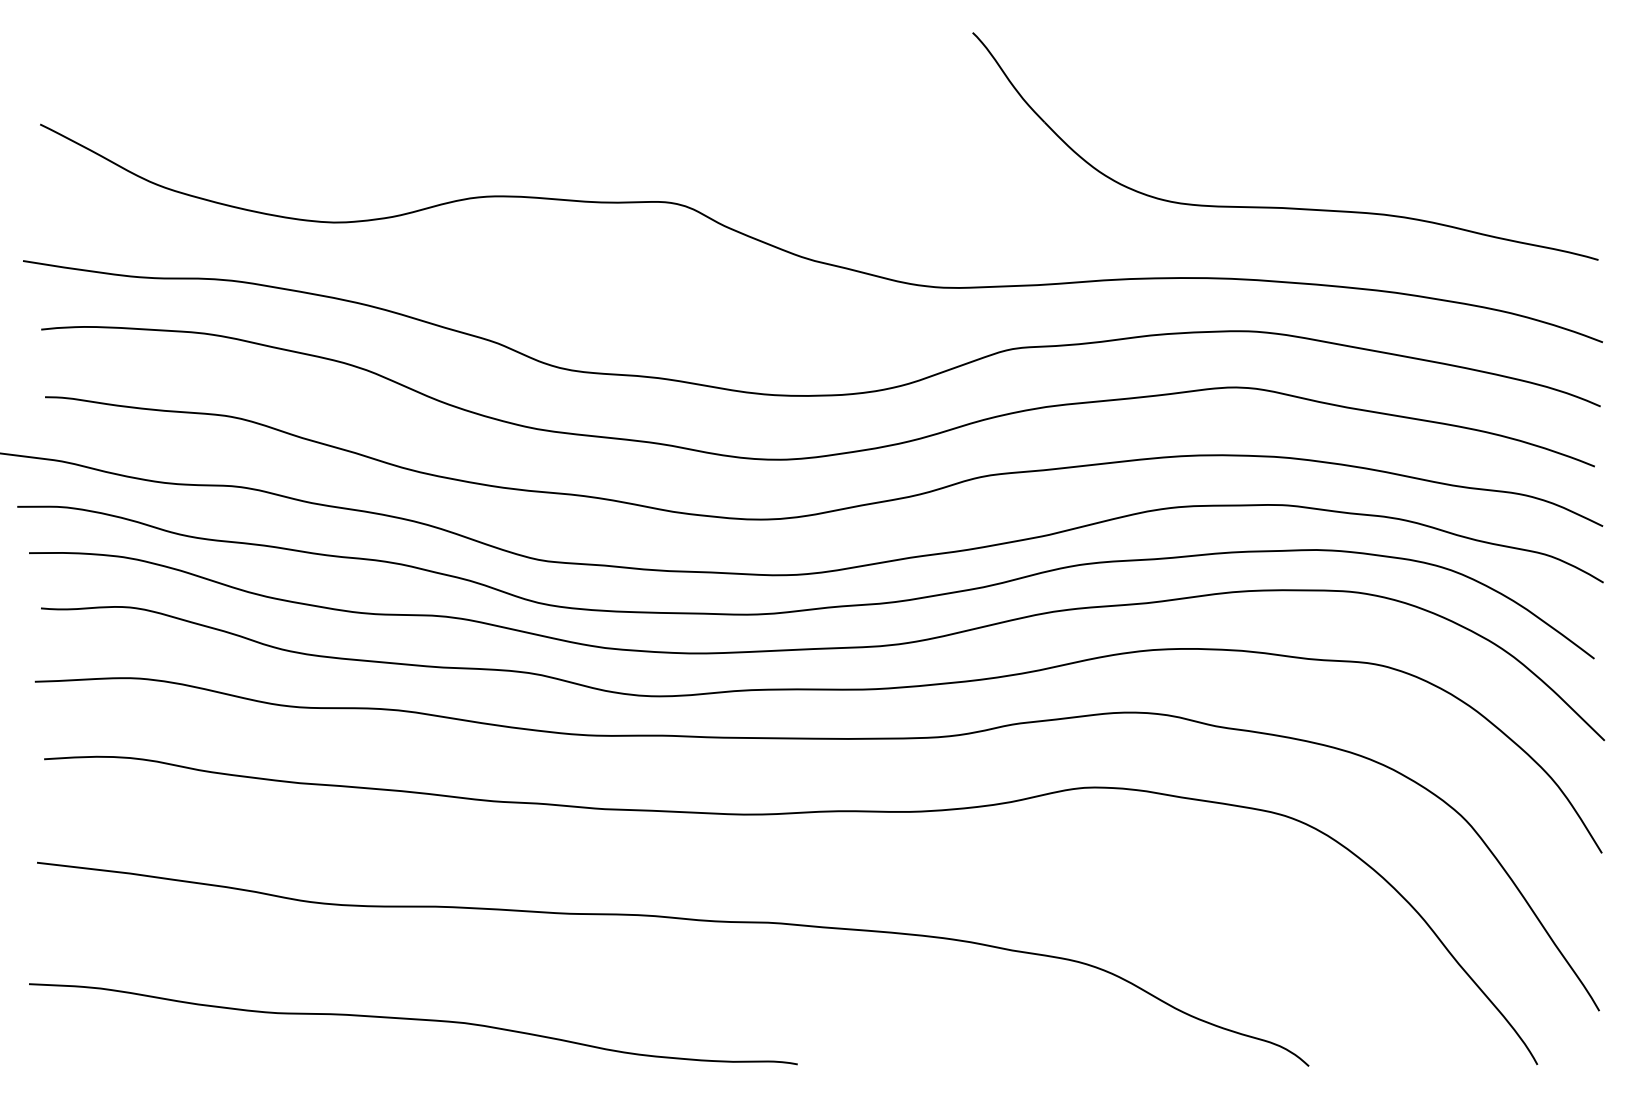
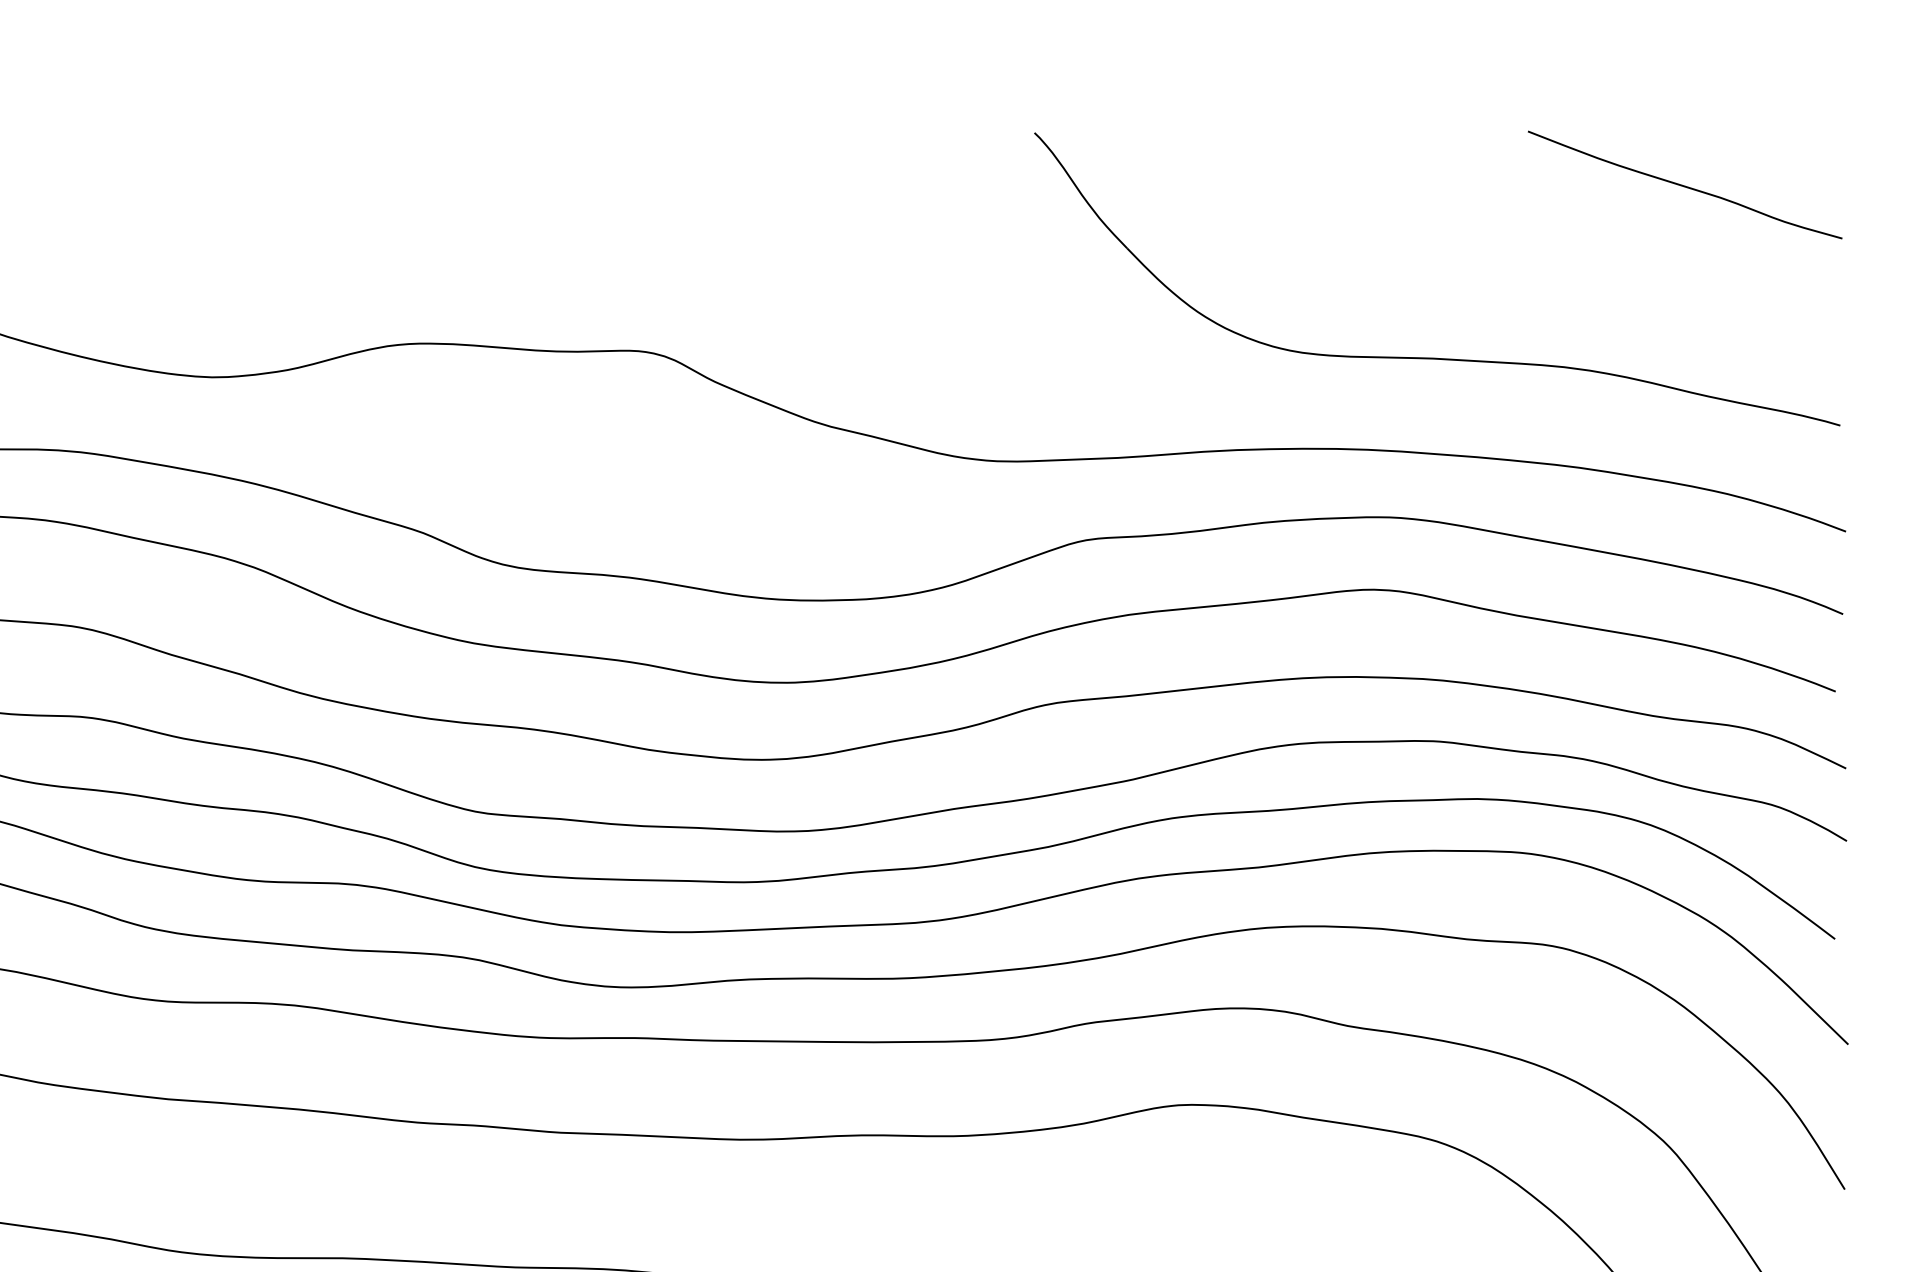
curve: (1477, 73) -> (1684, 185), added

